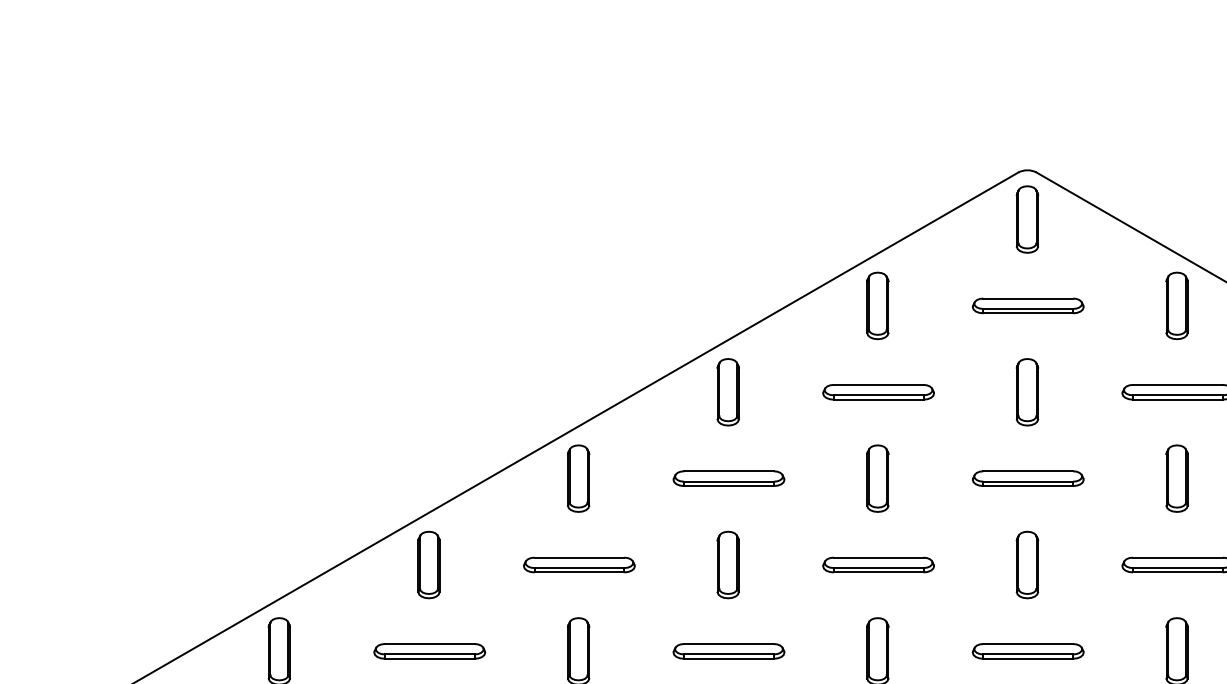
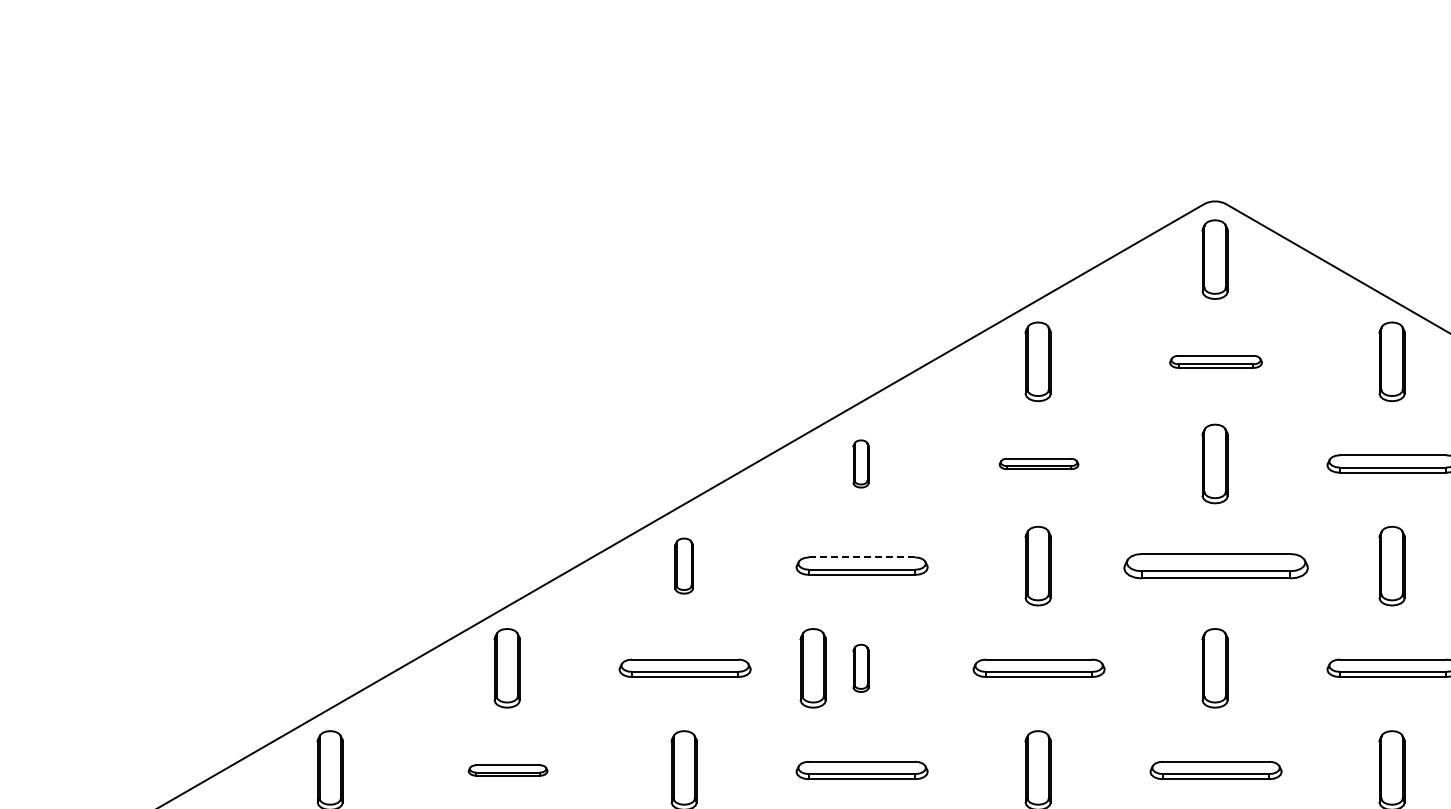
part: (1027, 305) -> (1215, 361), size x0.7
part: (727, 391) -> (860, 463), size x0.6
part: (878, 391) -> (1038, 463), size x0.6
line: (728, 471) -> (861, 557), solid -> dashed
part: (577, 478) -> (683, 565), size x0.7
part: (1027, 478) -> (1215, 565), size x1.4
part: (687, 565) -> (812, 668), added
part: (727, 565) -> (860, 668), size x0.6
part: (429, 651) -> (507, 770), size x0.6

